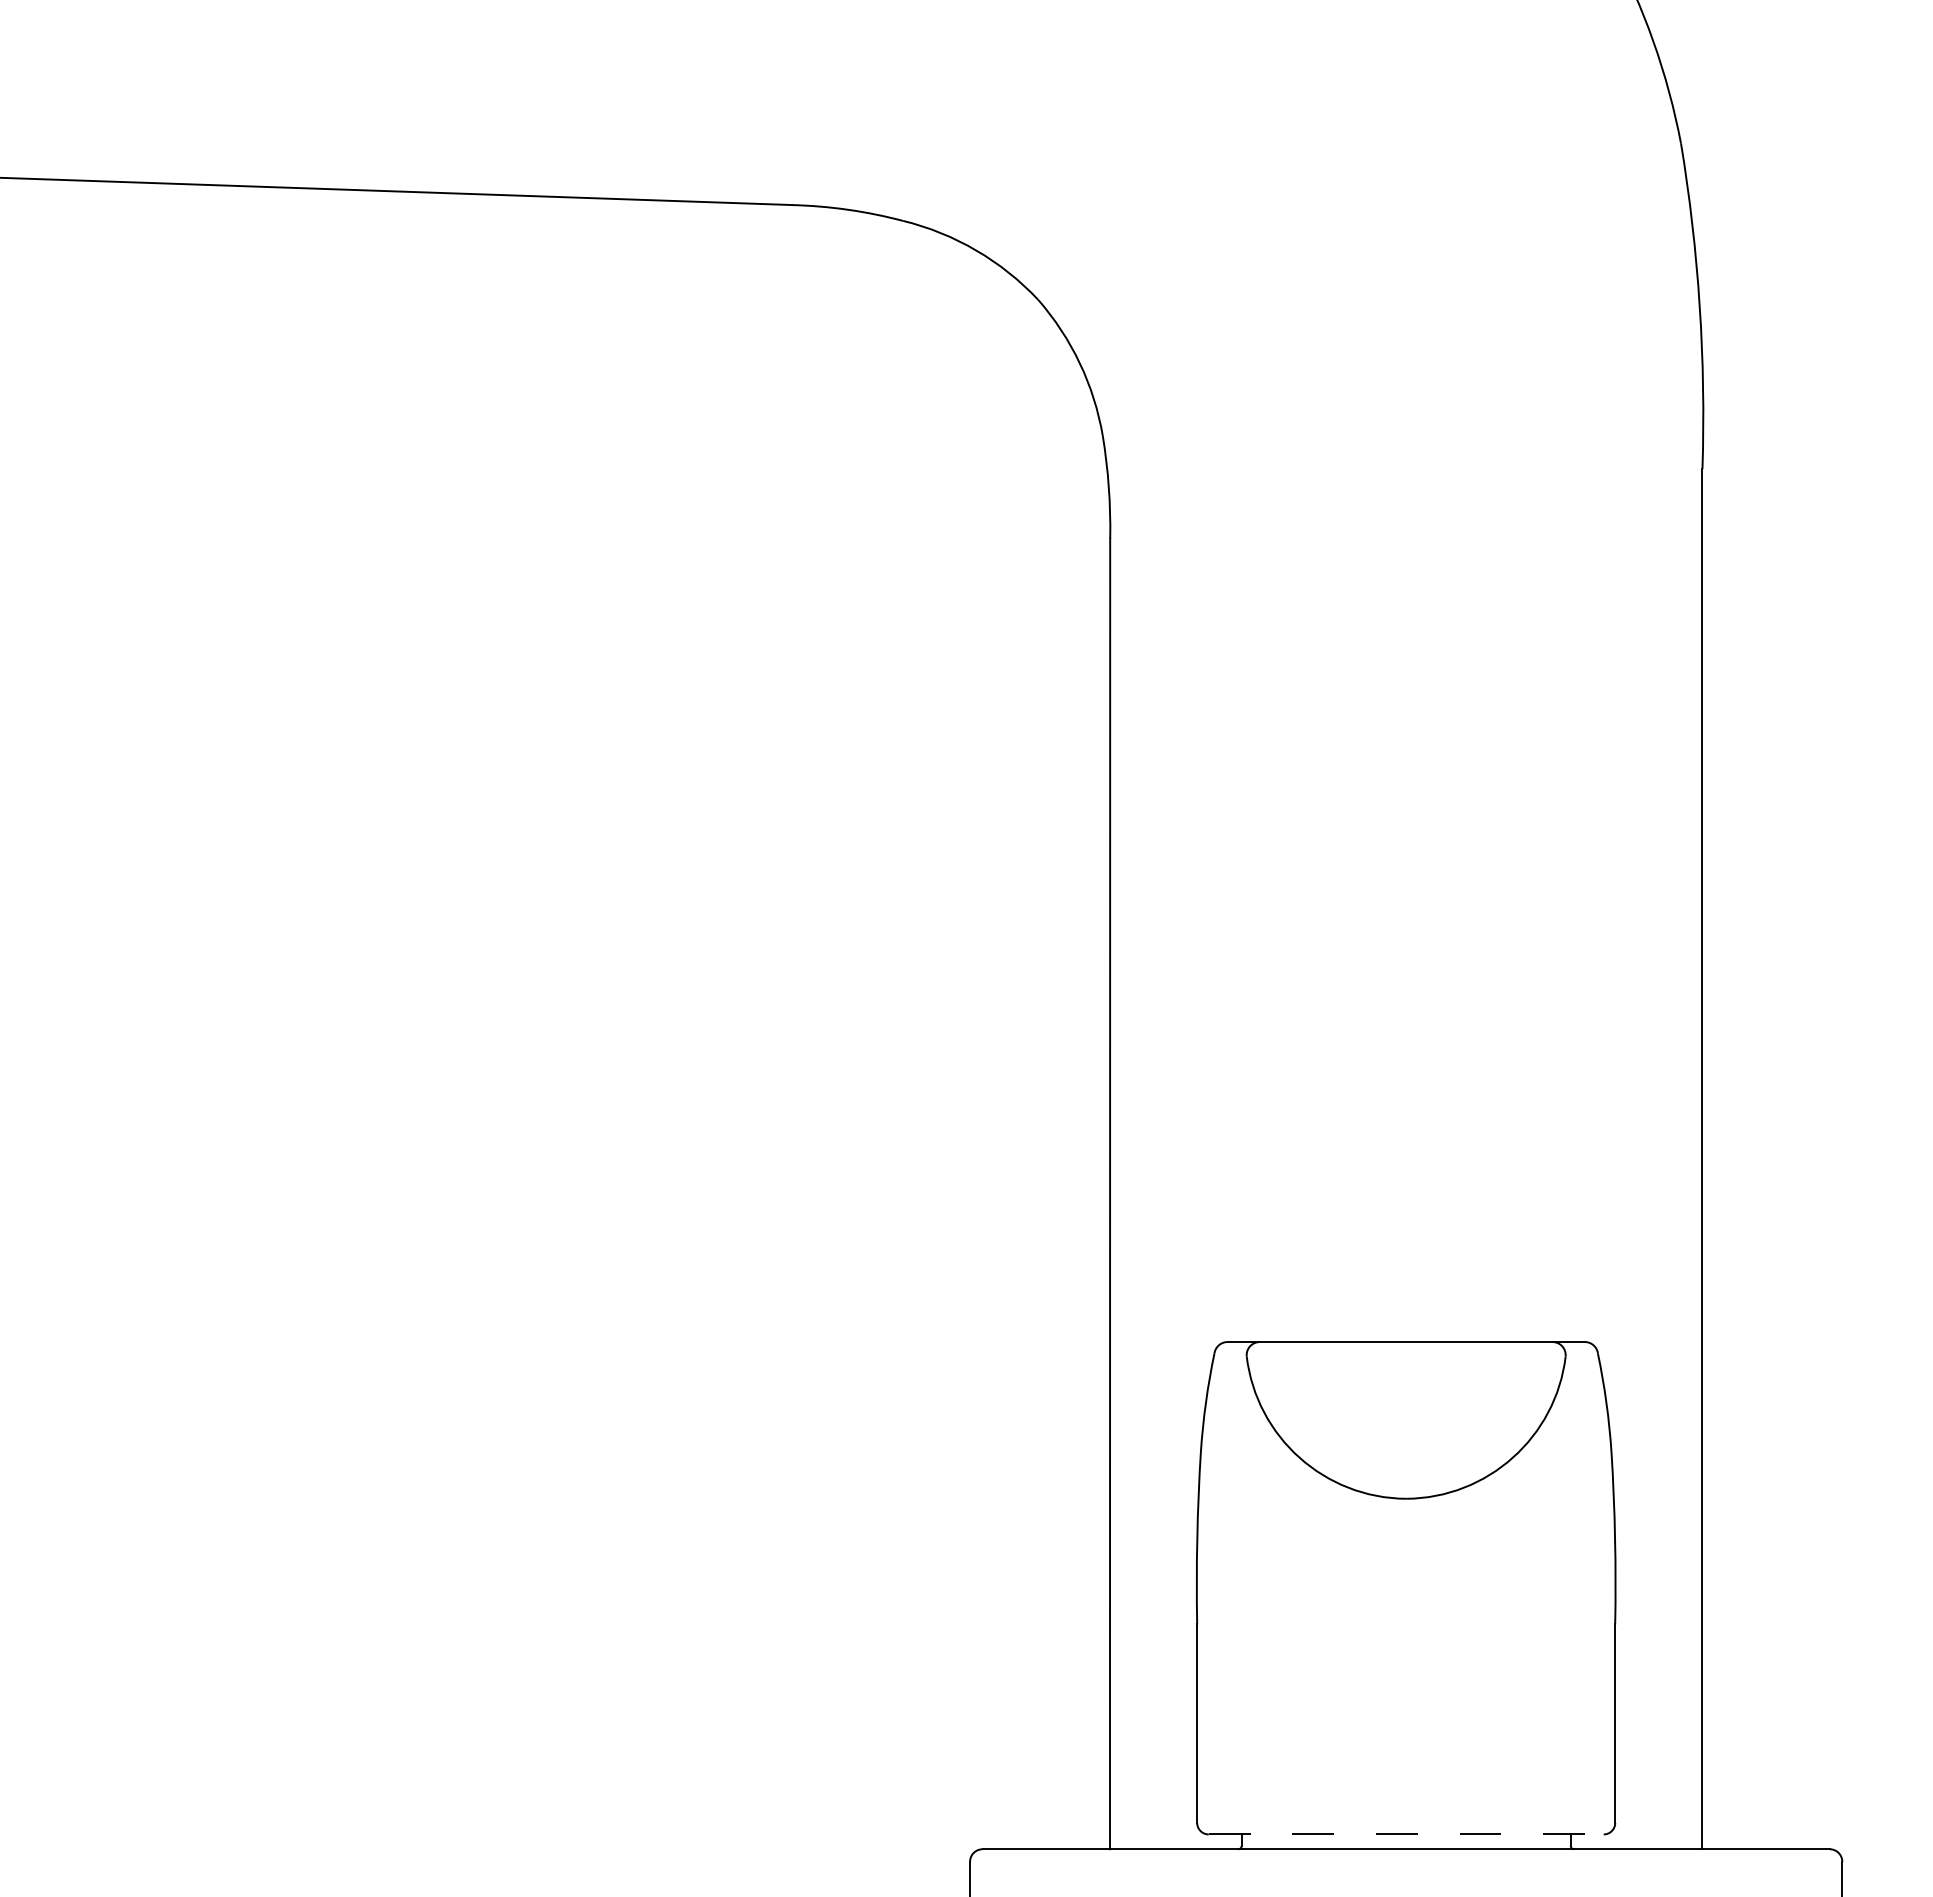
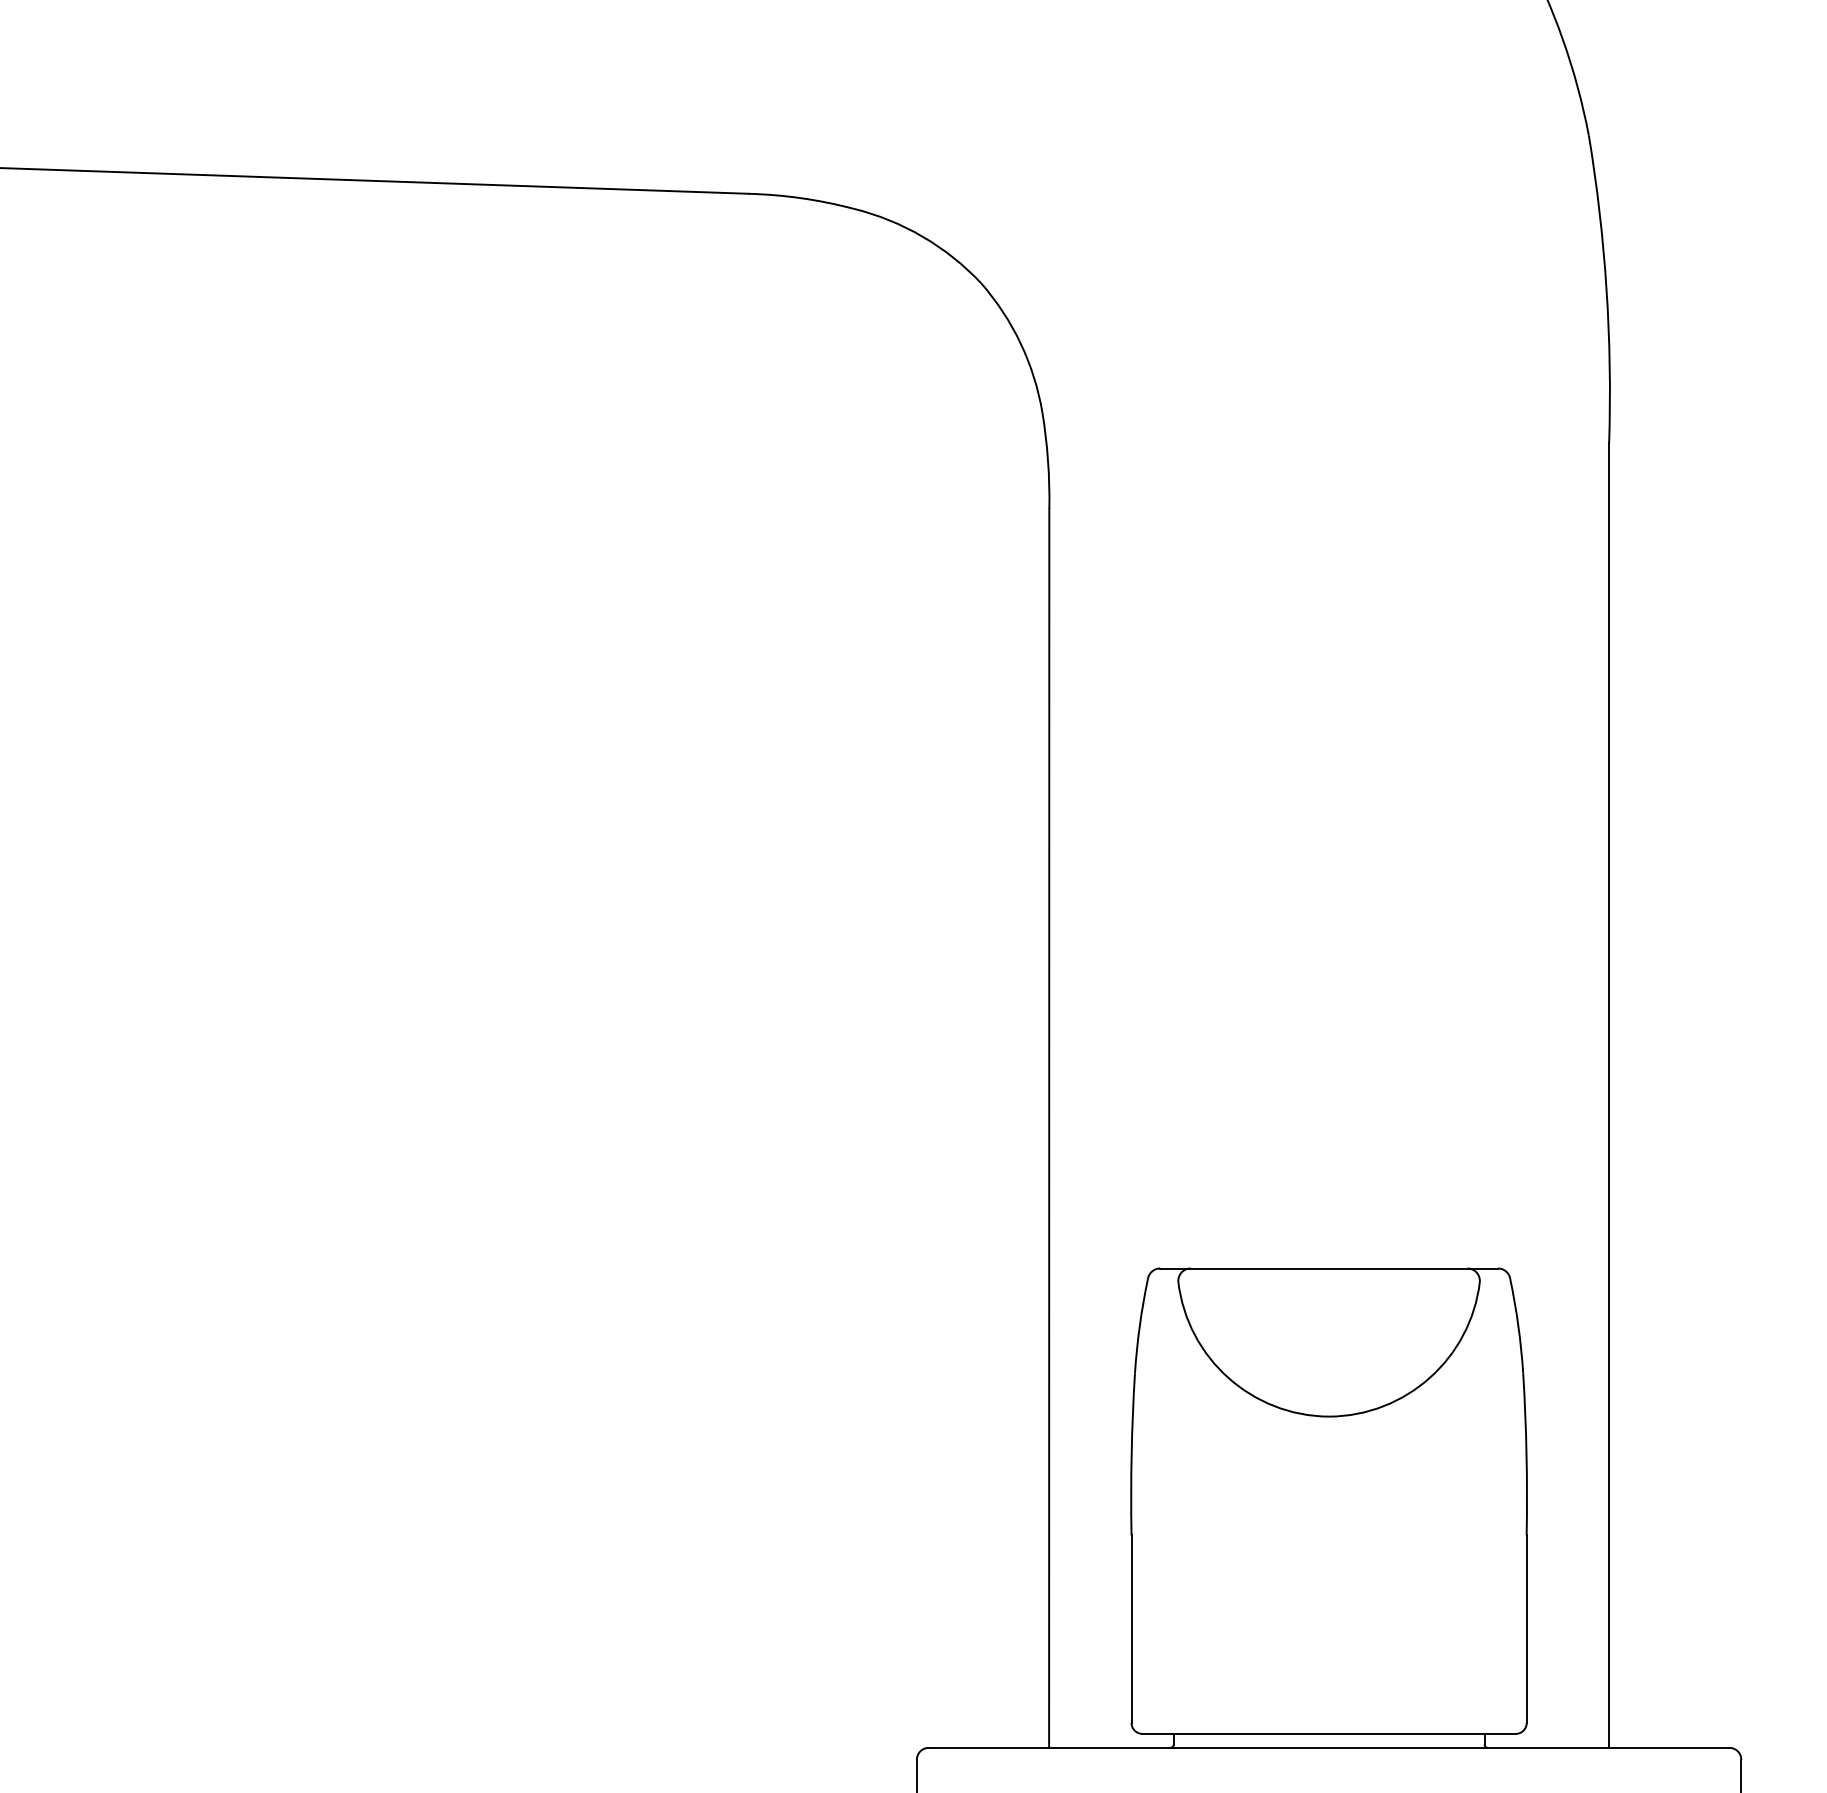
line: (1406, 1834) -> (1329, 1733), dashed -> solid

